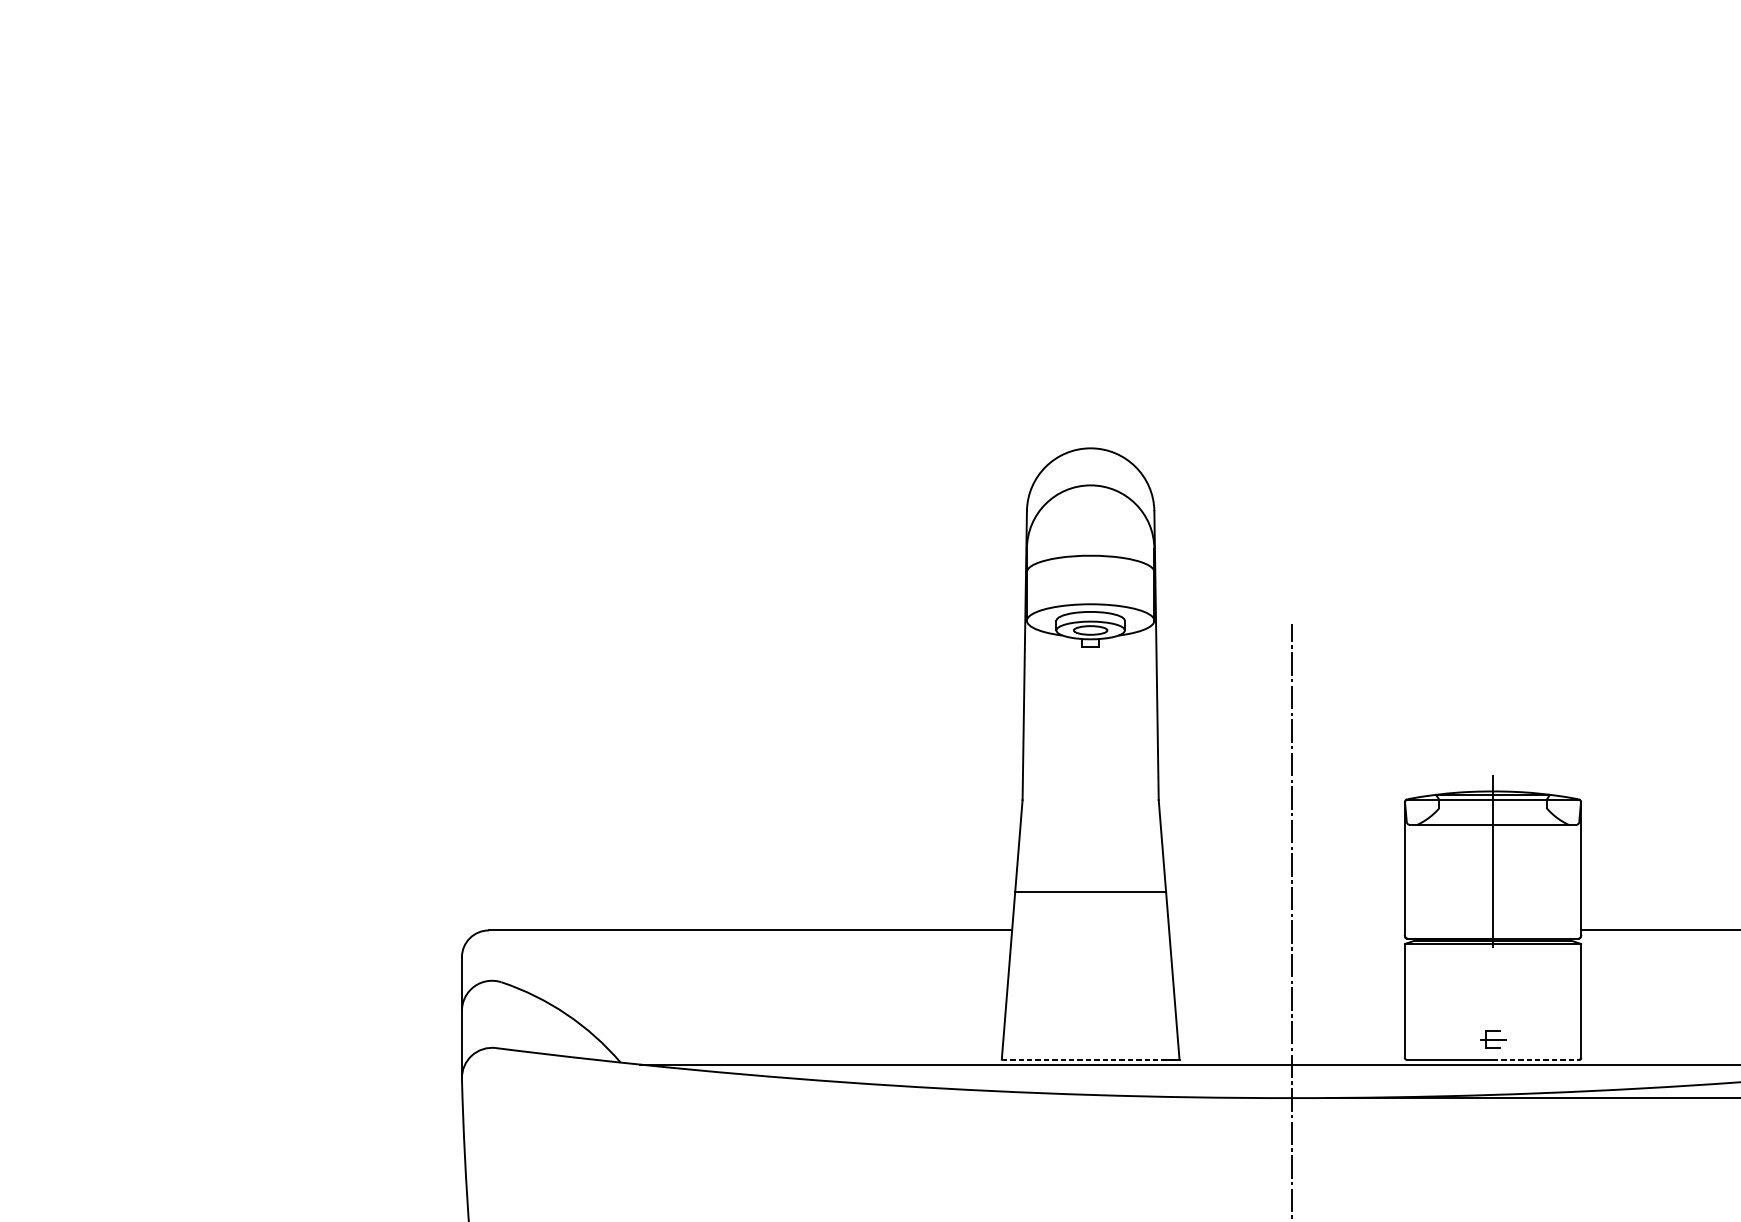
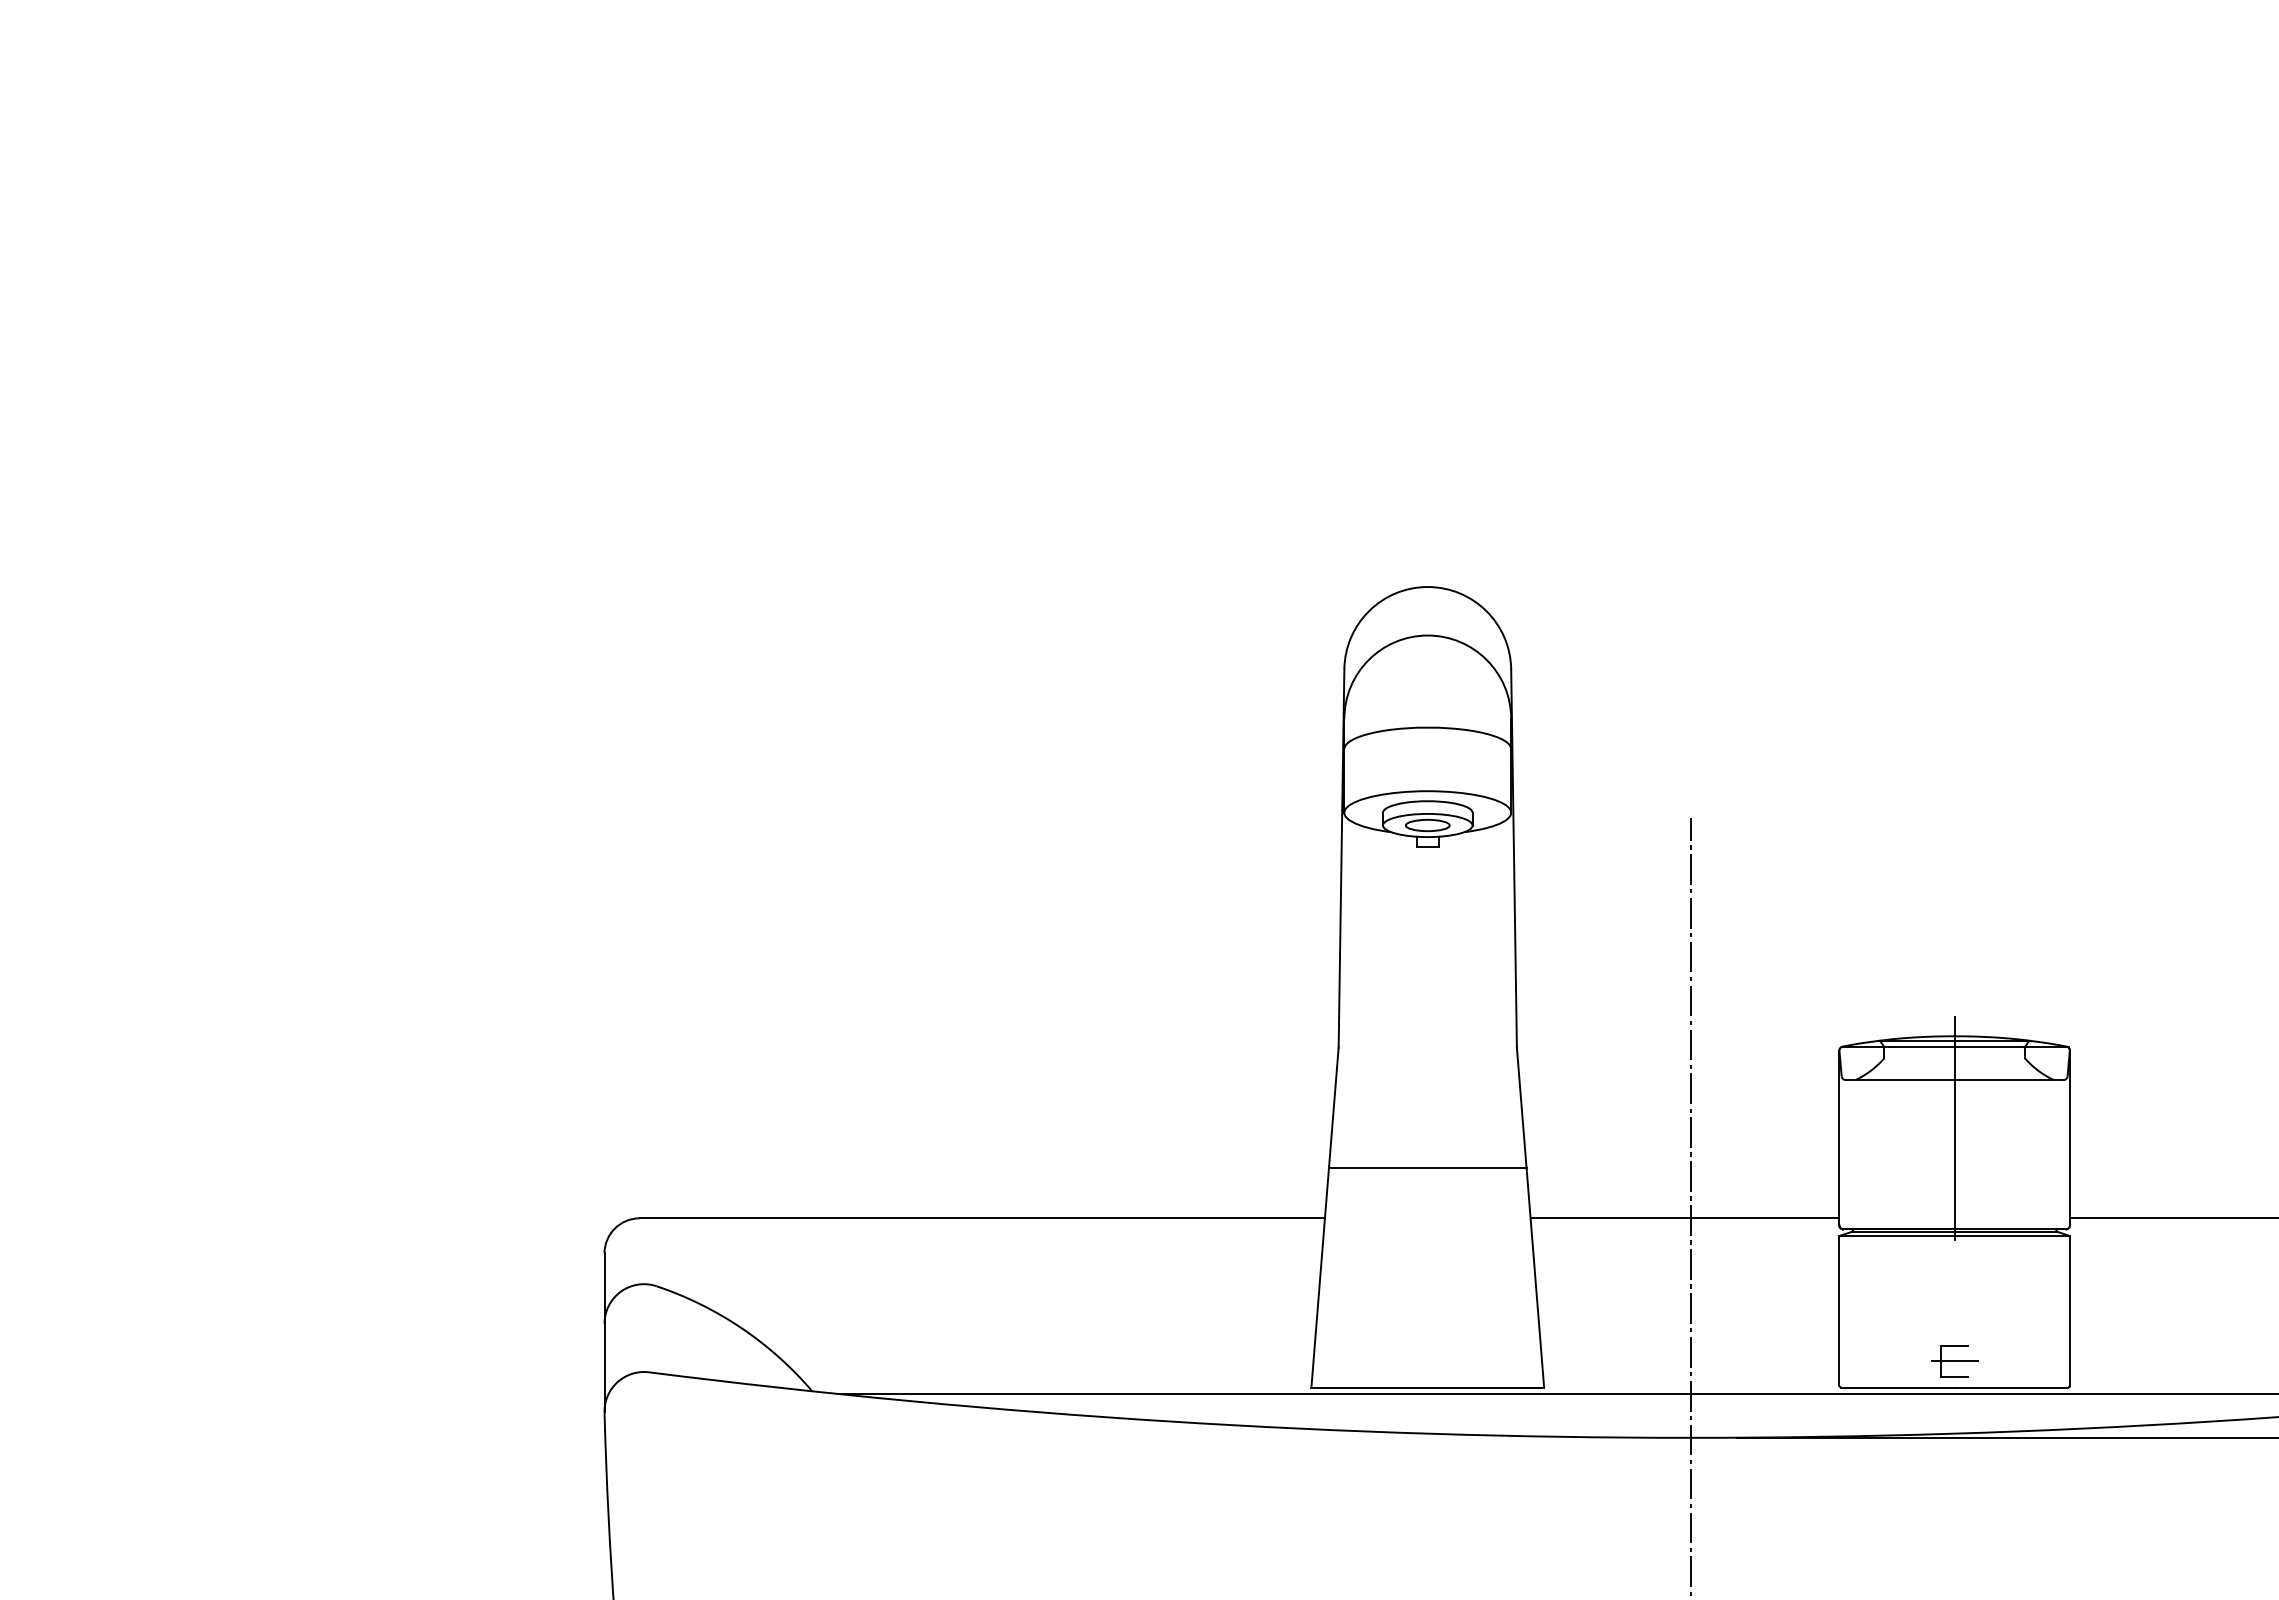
line: (1286, 930) -> (1684, 1218), added
part: (1492, 1039) -> (1954, 1361), size x1.43
line: (1088, 1059) -> (1425, 1387), dashed -> solid
line: (1536, 1059) -> (2011, 1387), dashed -> solid

